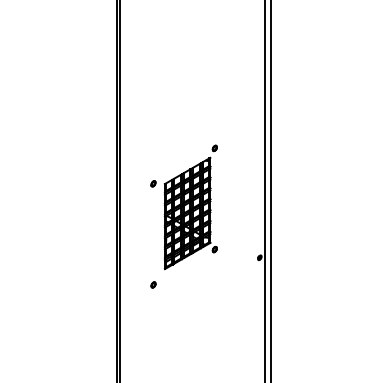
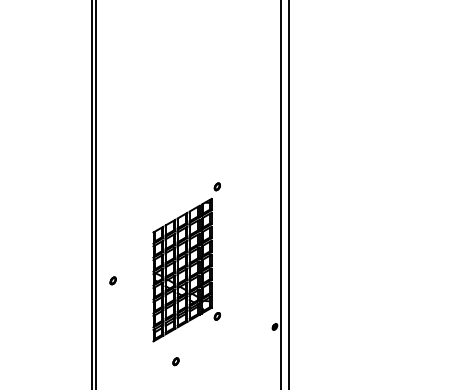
part: (153, 183) -> (113, 280), moved
part: (153, 284) -> (175, 361), moved

